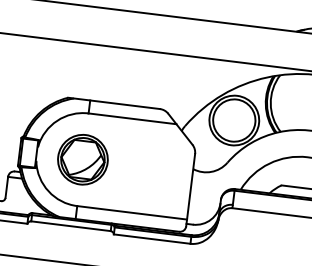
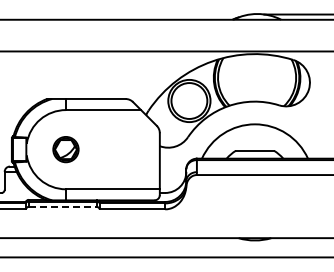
part: (82, 159) -> (65, 149), size x0.6
line: (70, 225) -> (62, 206), solid -> dashed

